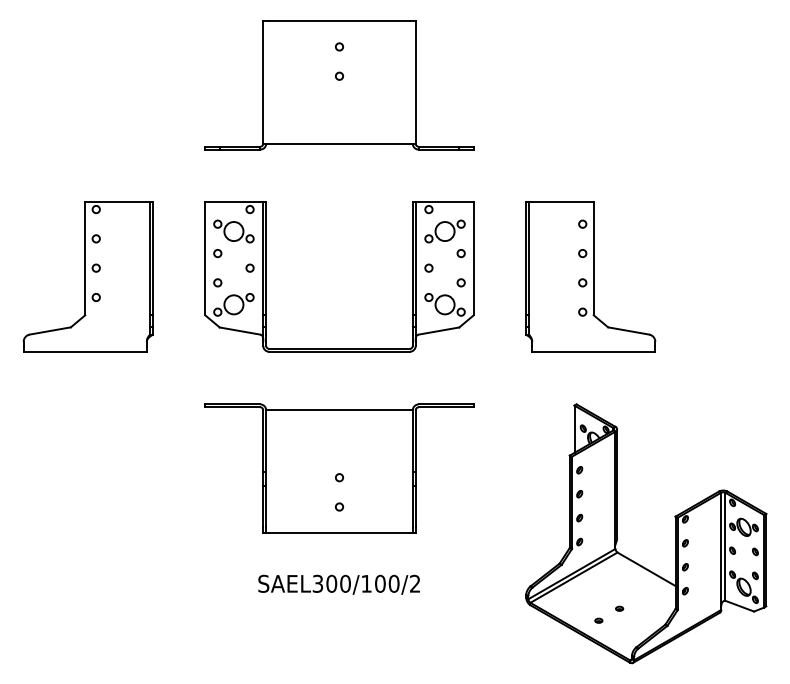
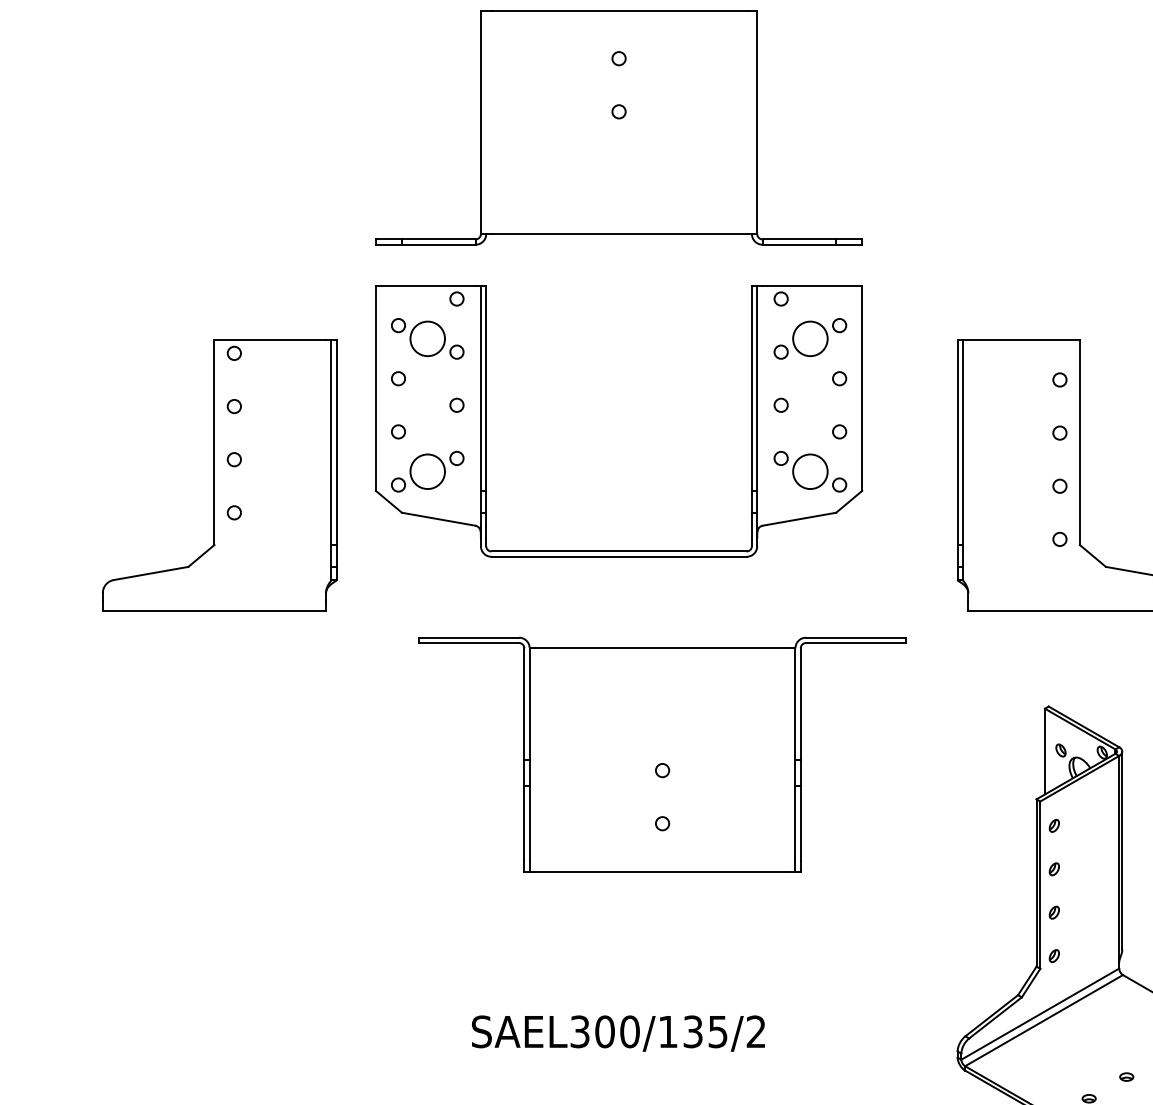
part: (87, 276) -> (218, 474), moved
part: (339, 348) -> (619, 550), moved
part: (339, 468) -> (662, 753), moved
text: (387, 583) -> (706, 1031), SAEL300/100/2 -> SAEL300/135/2

